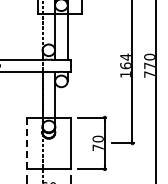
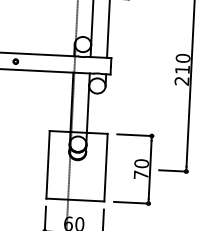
text: (125, 65) -> (182, 69), 164 -> 210
line: (26, 143) -> (47, 164), dashed -> solid

